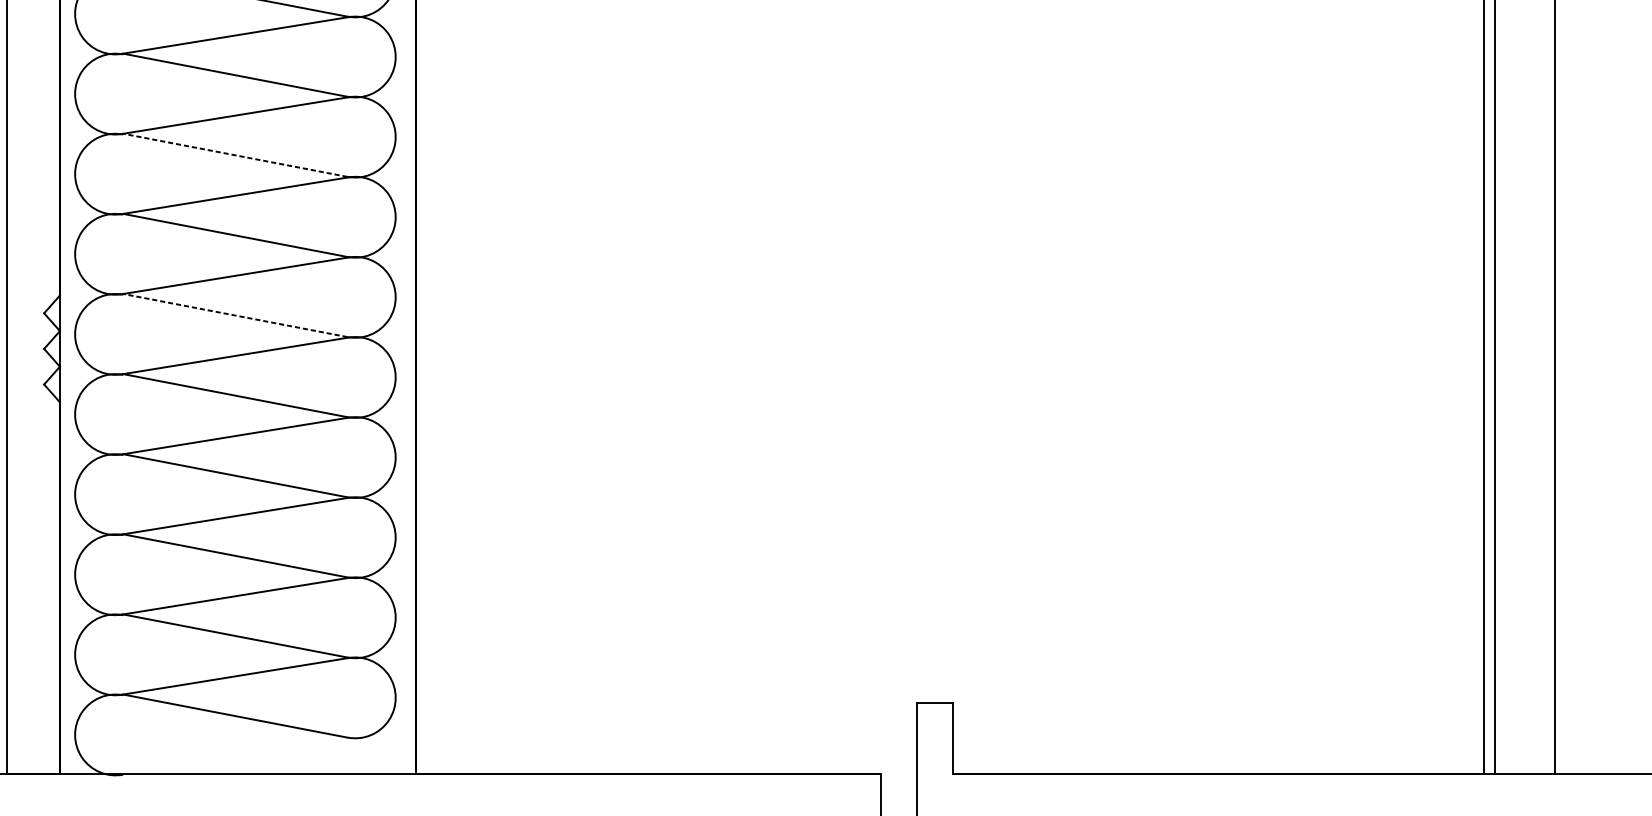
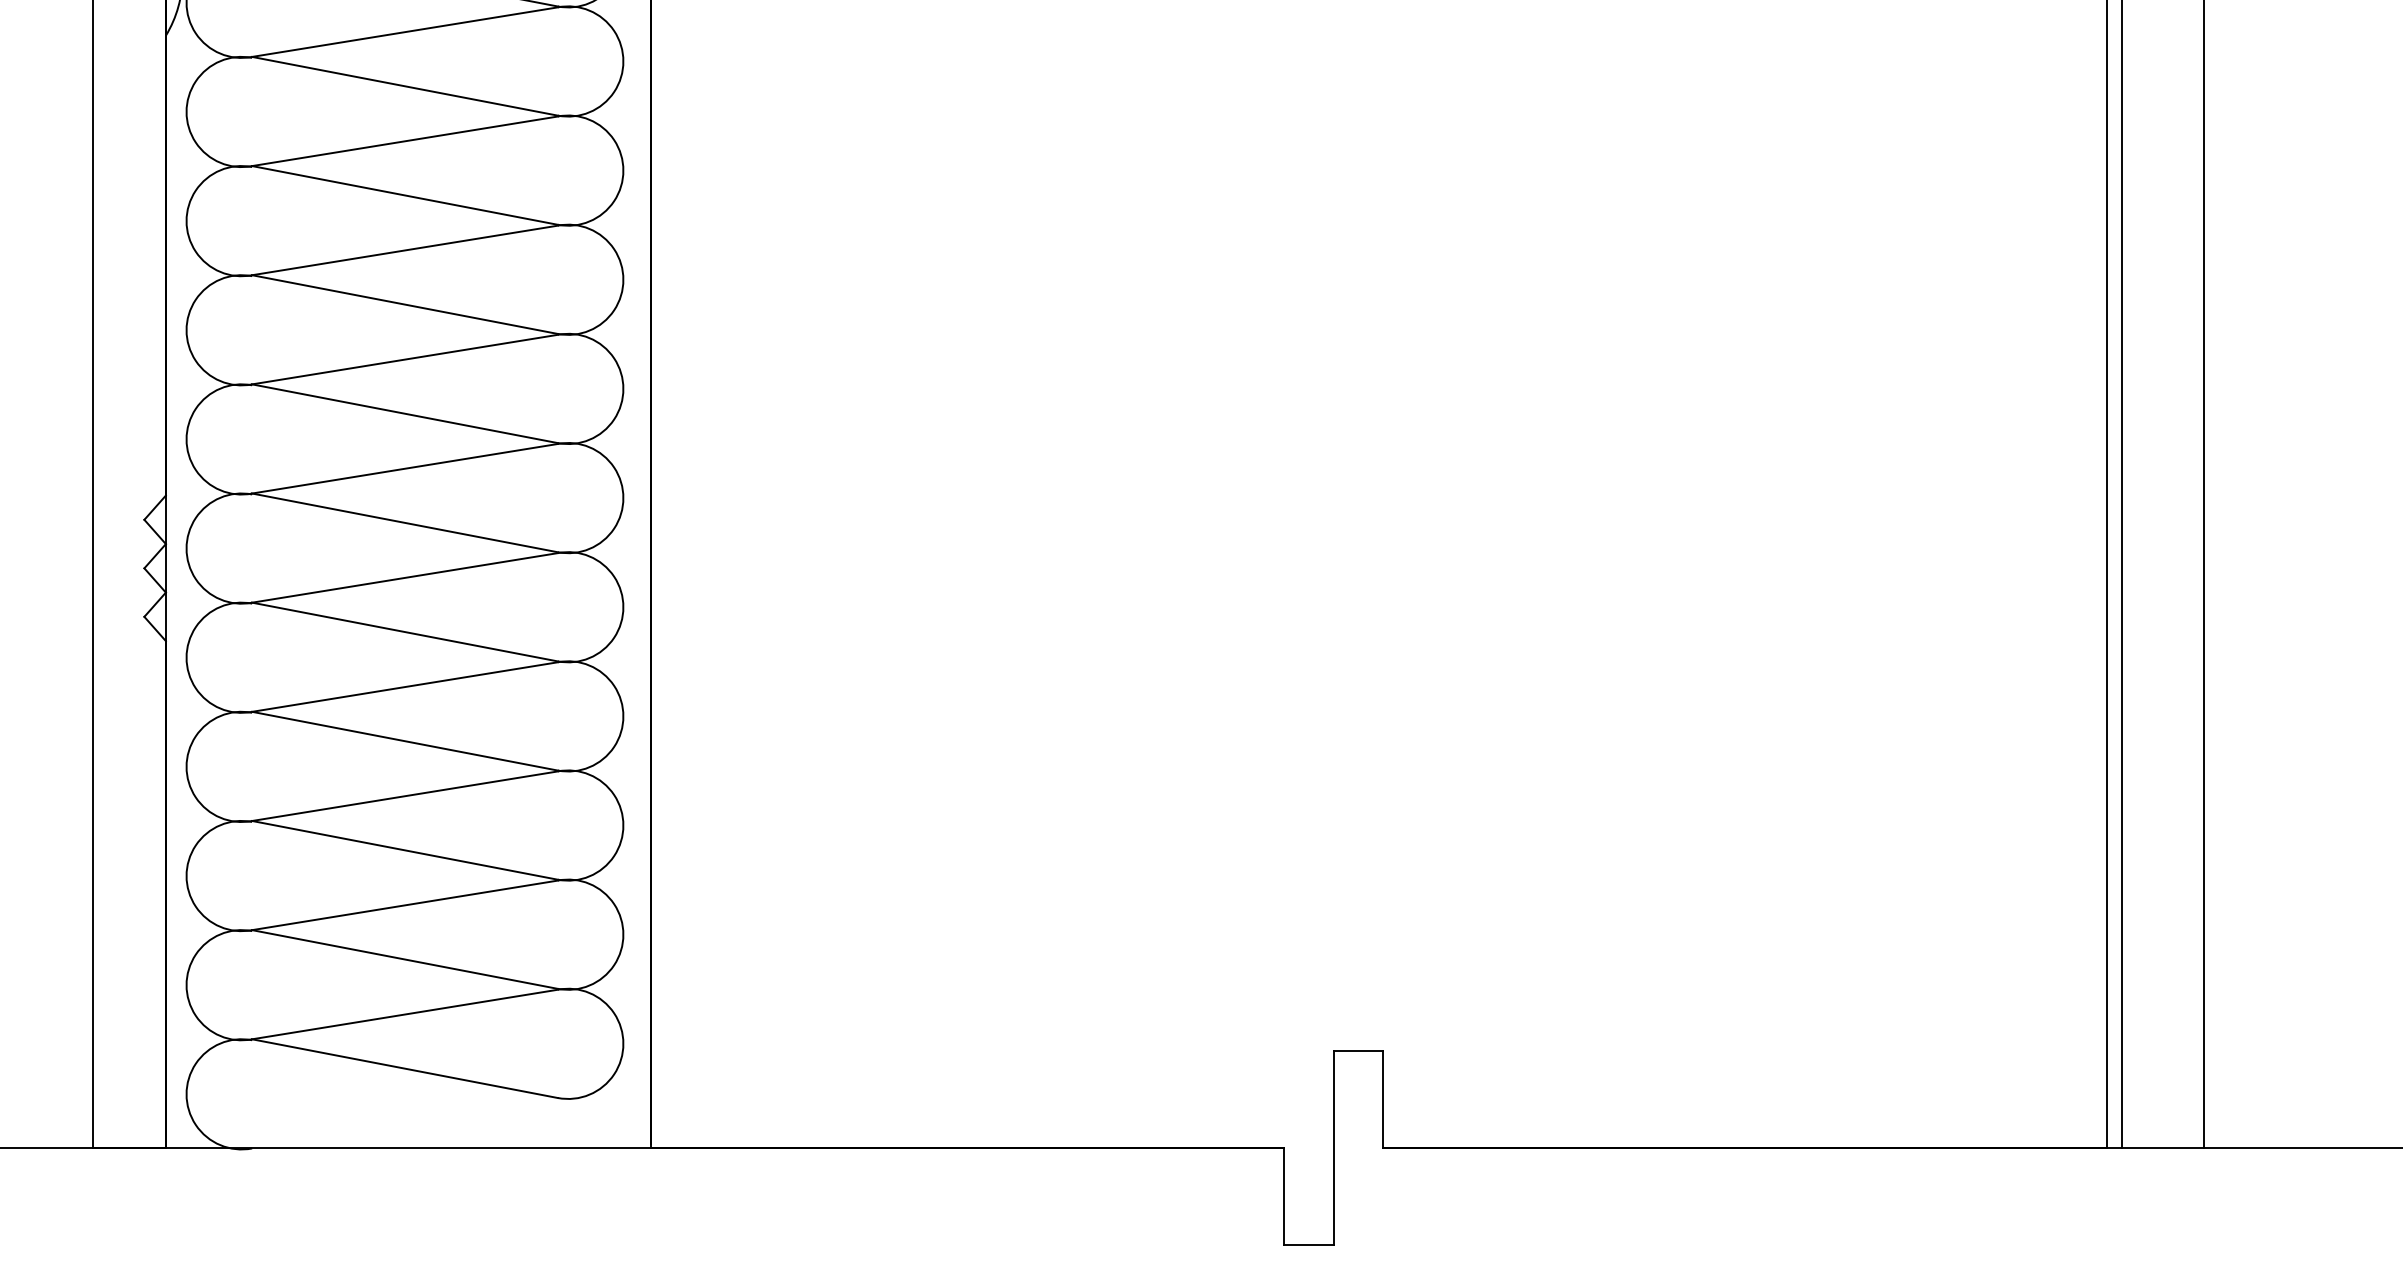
line: (235, 155) -> (404, 304), dashed -> solid
line: (235, 315) -> (404, 522), dashed -> solid

